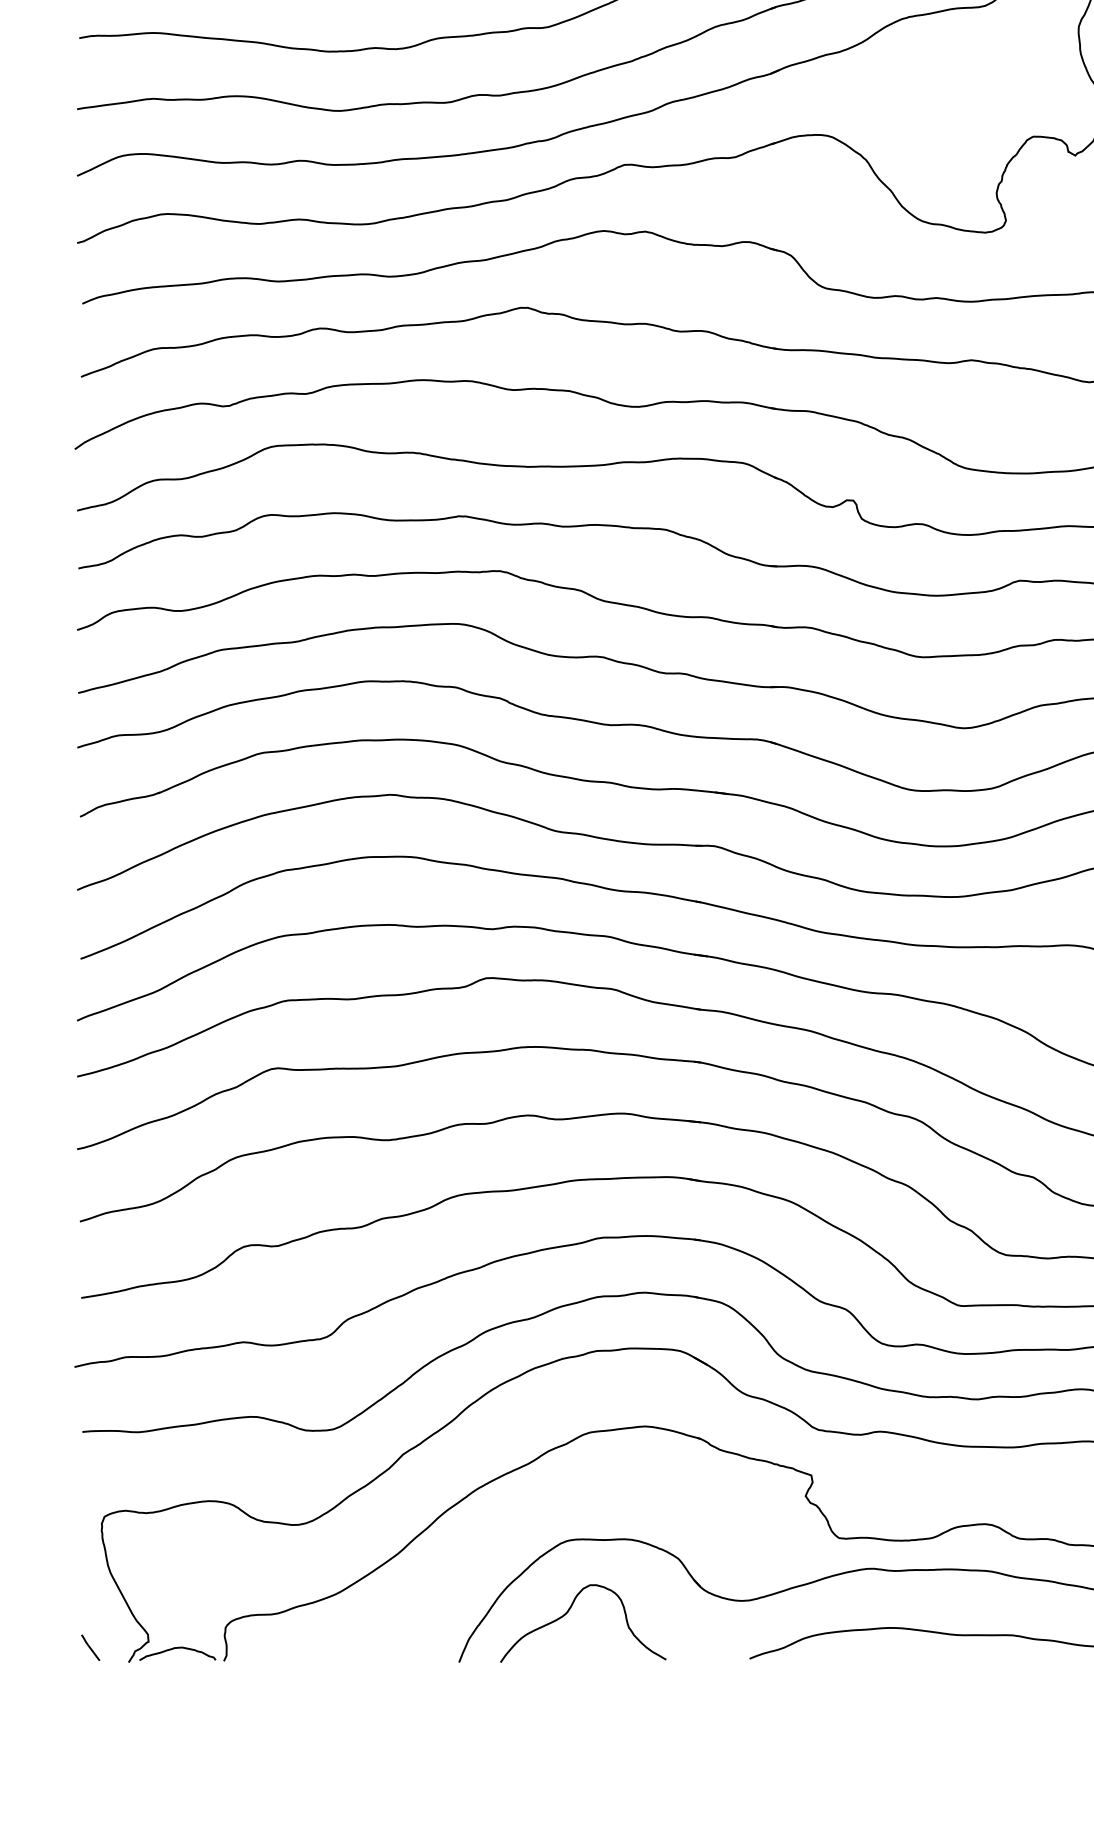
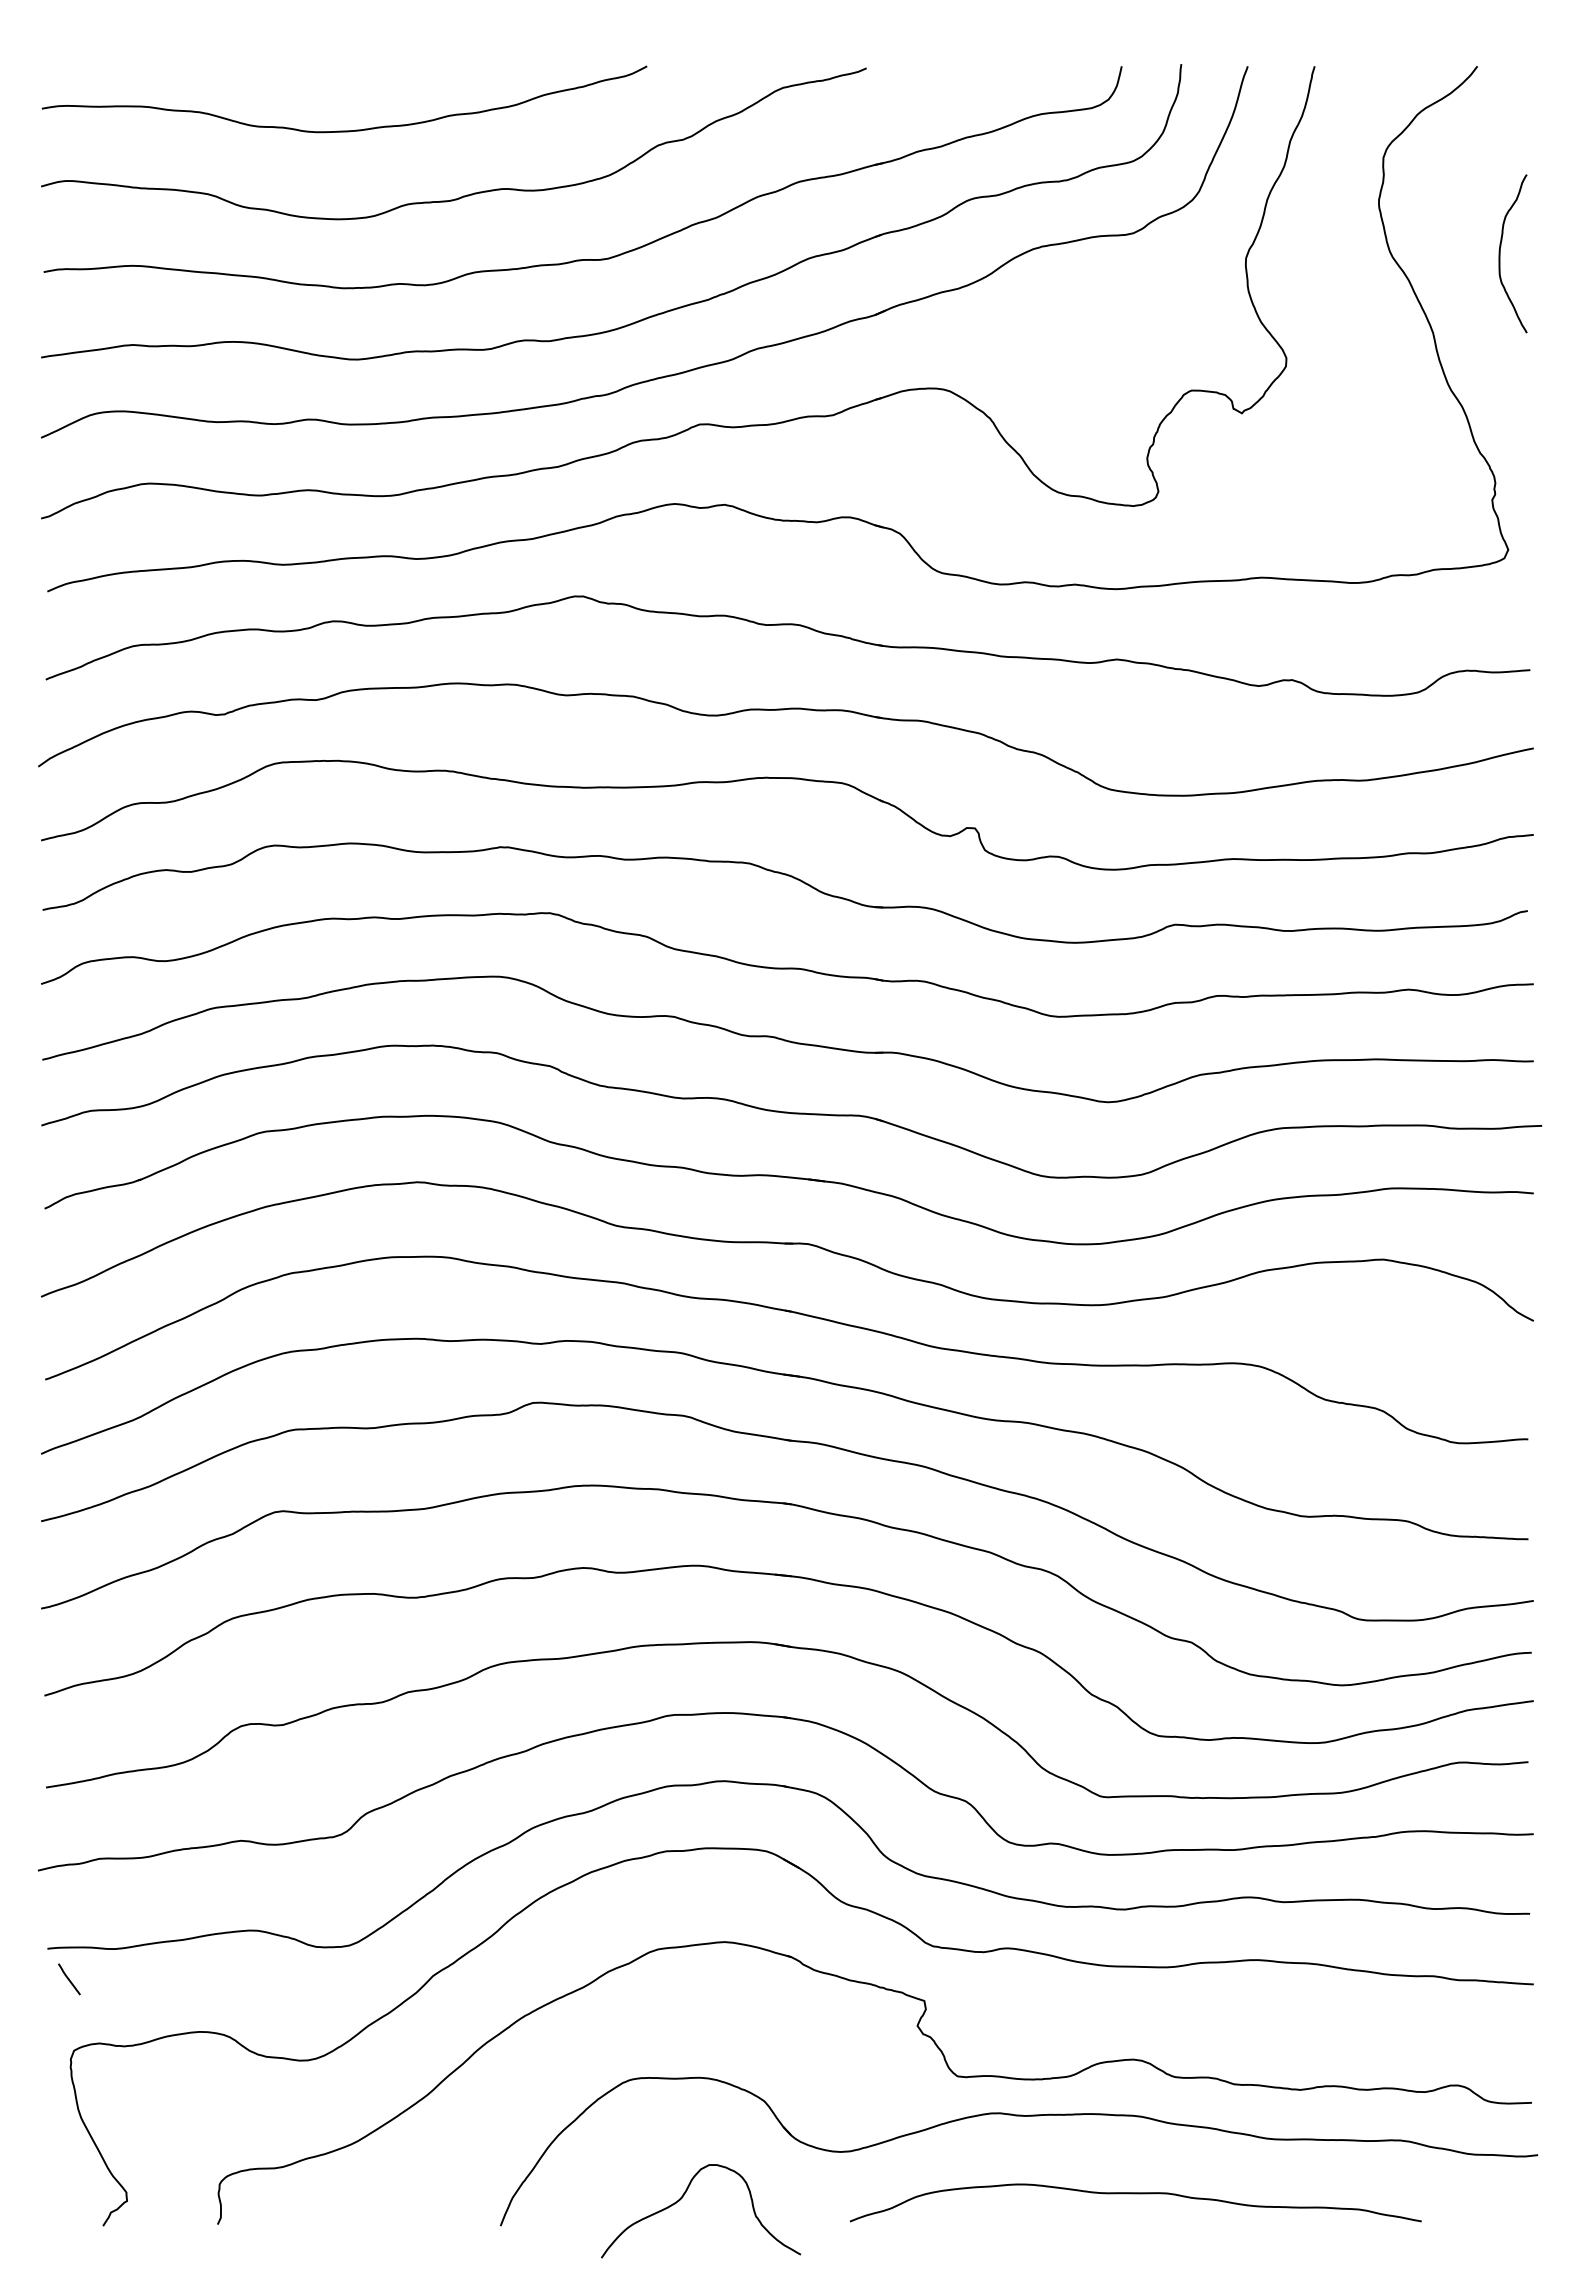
curve: (567, 1613) -> (682, 2198), moved
line: (90, 1647) -> (69, 1979), moved
curve: (178, 1648) -> (162, 2209), removed

